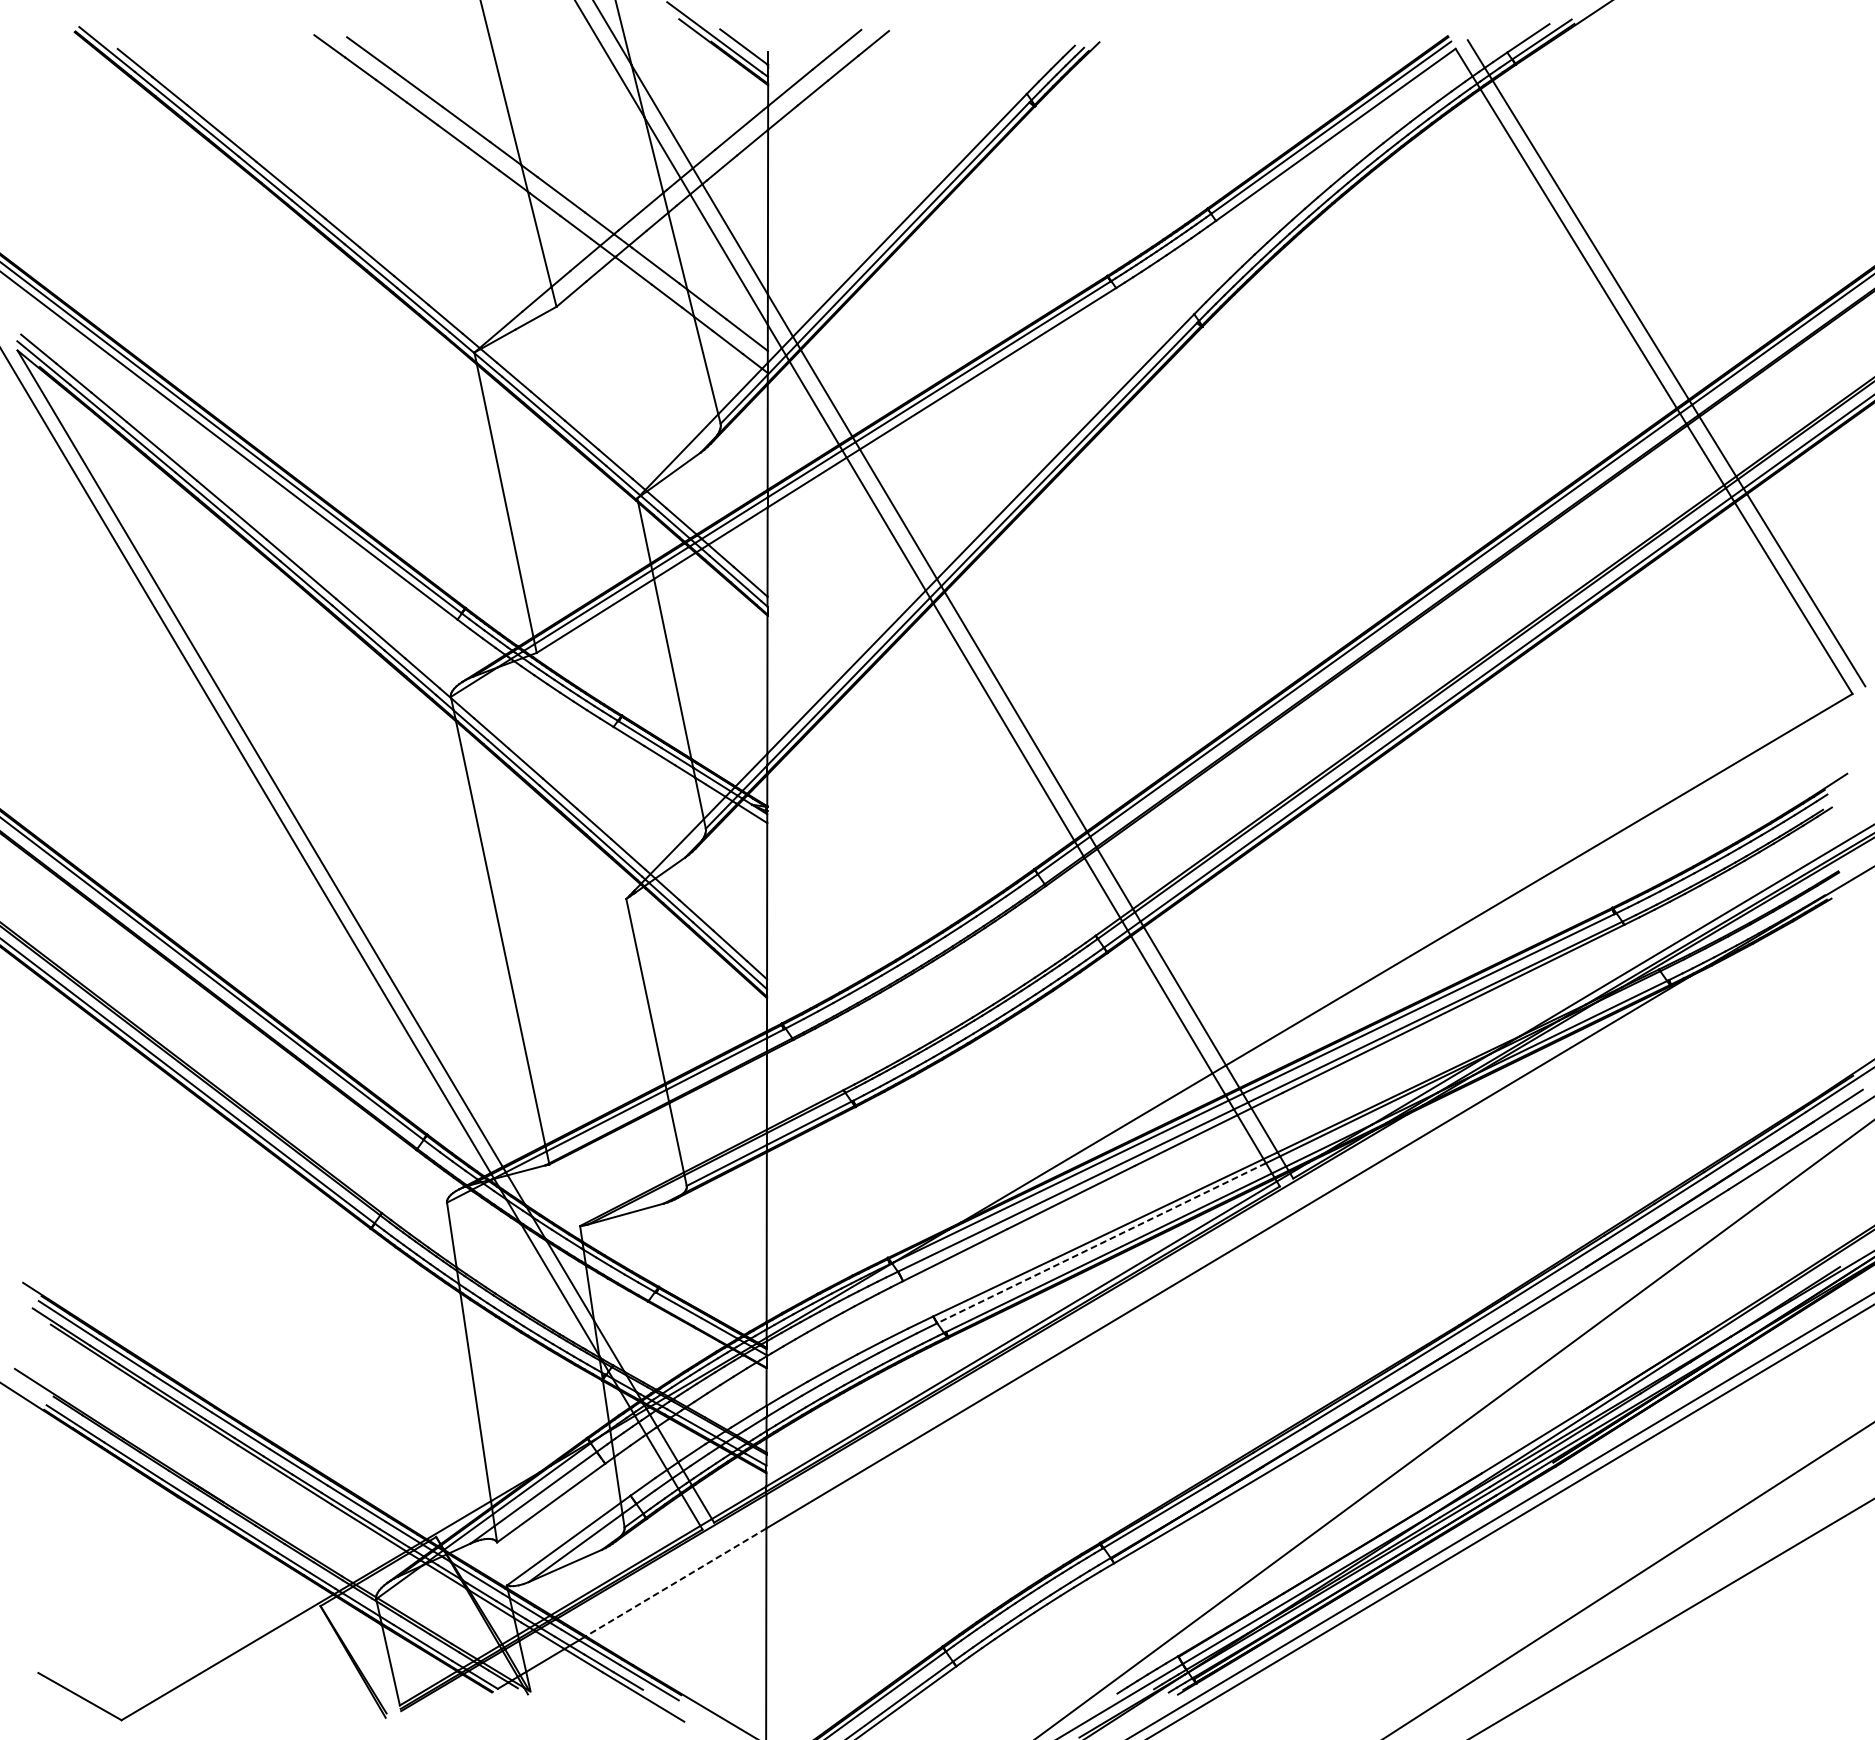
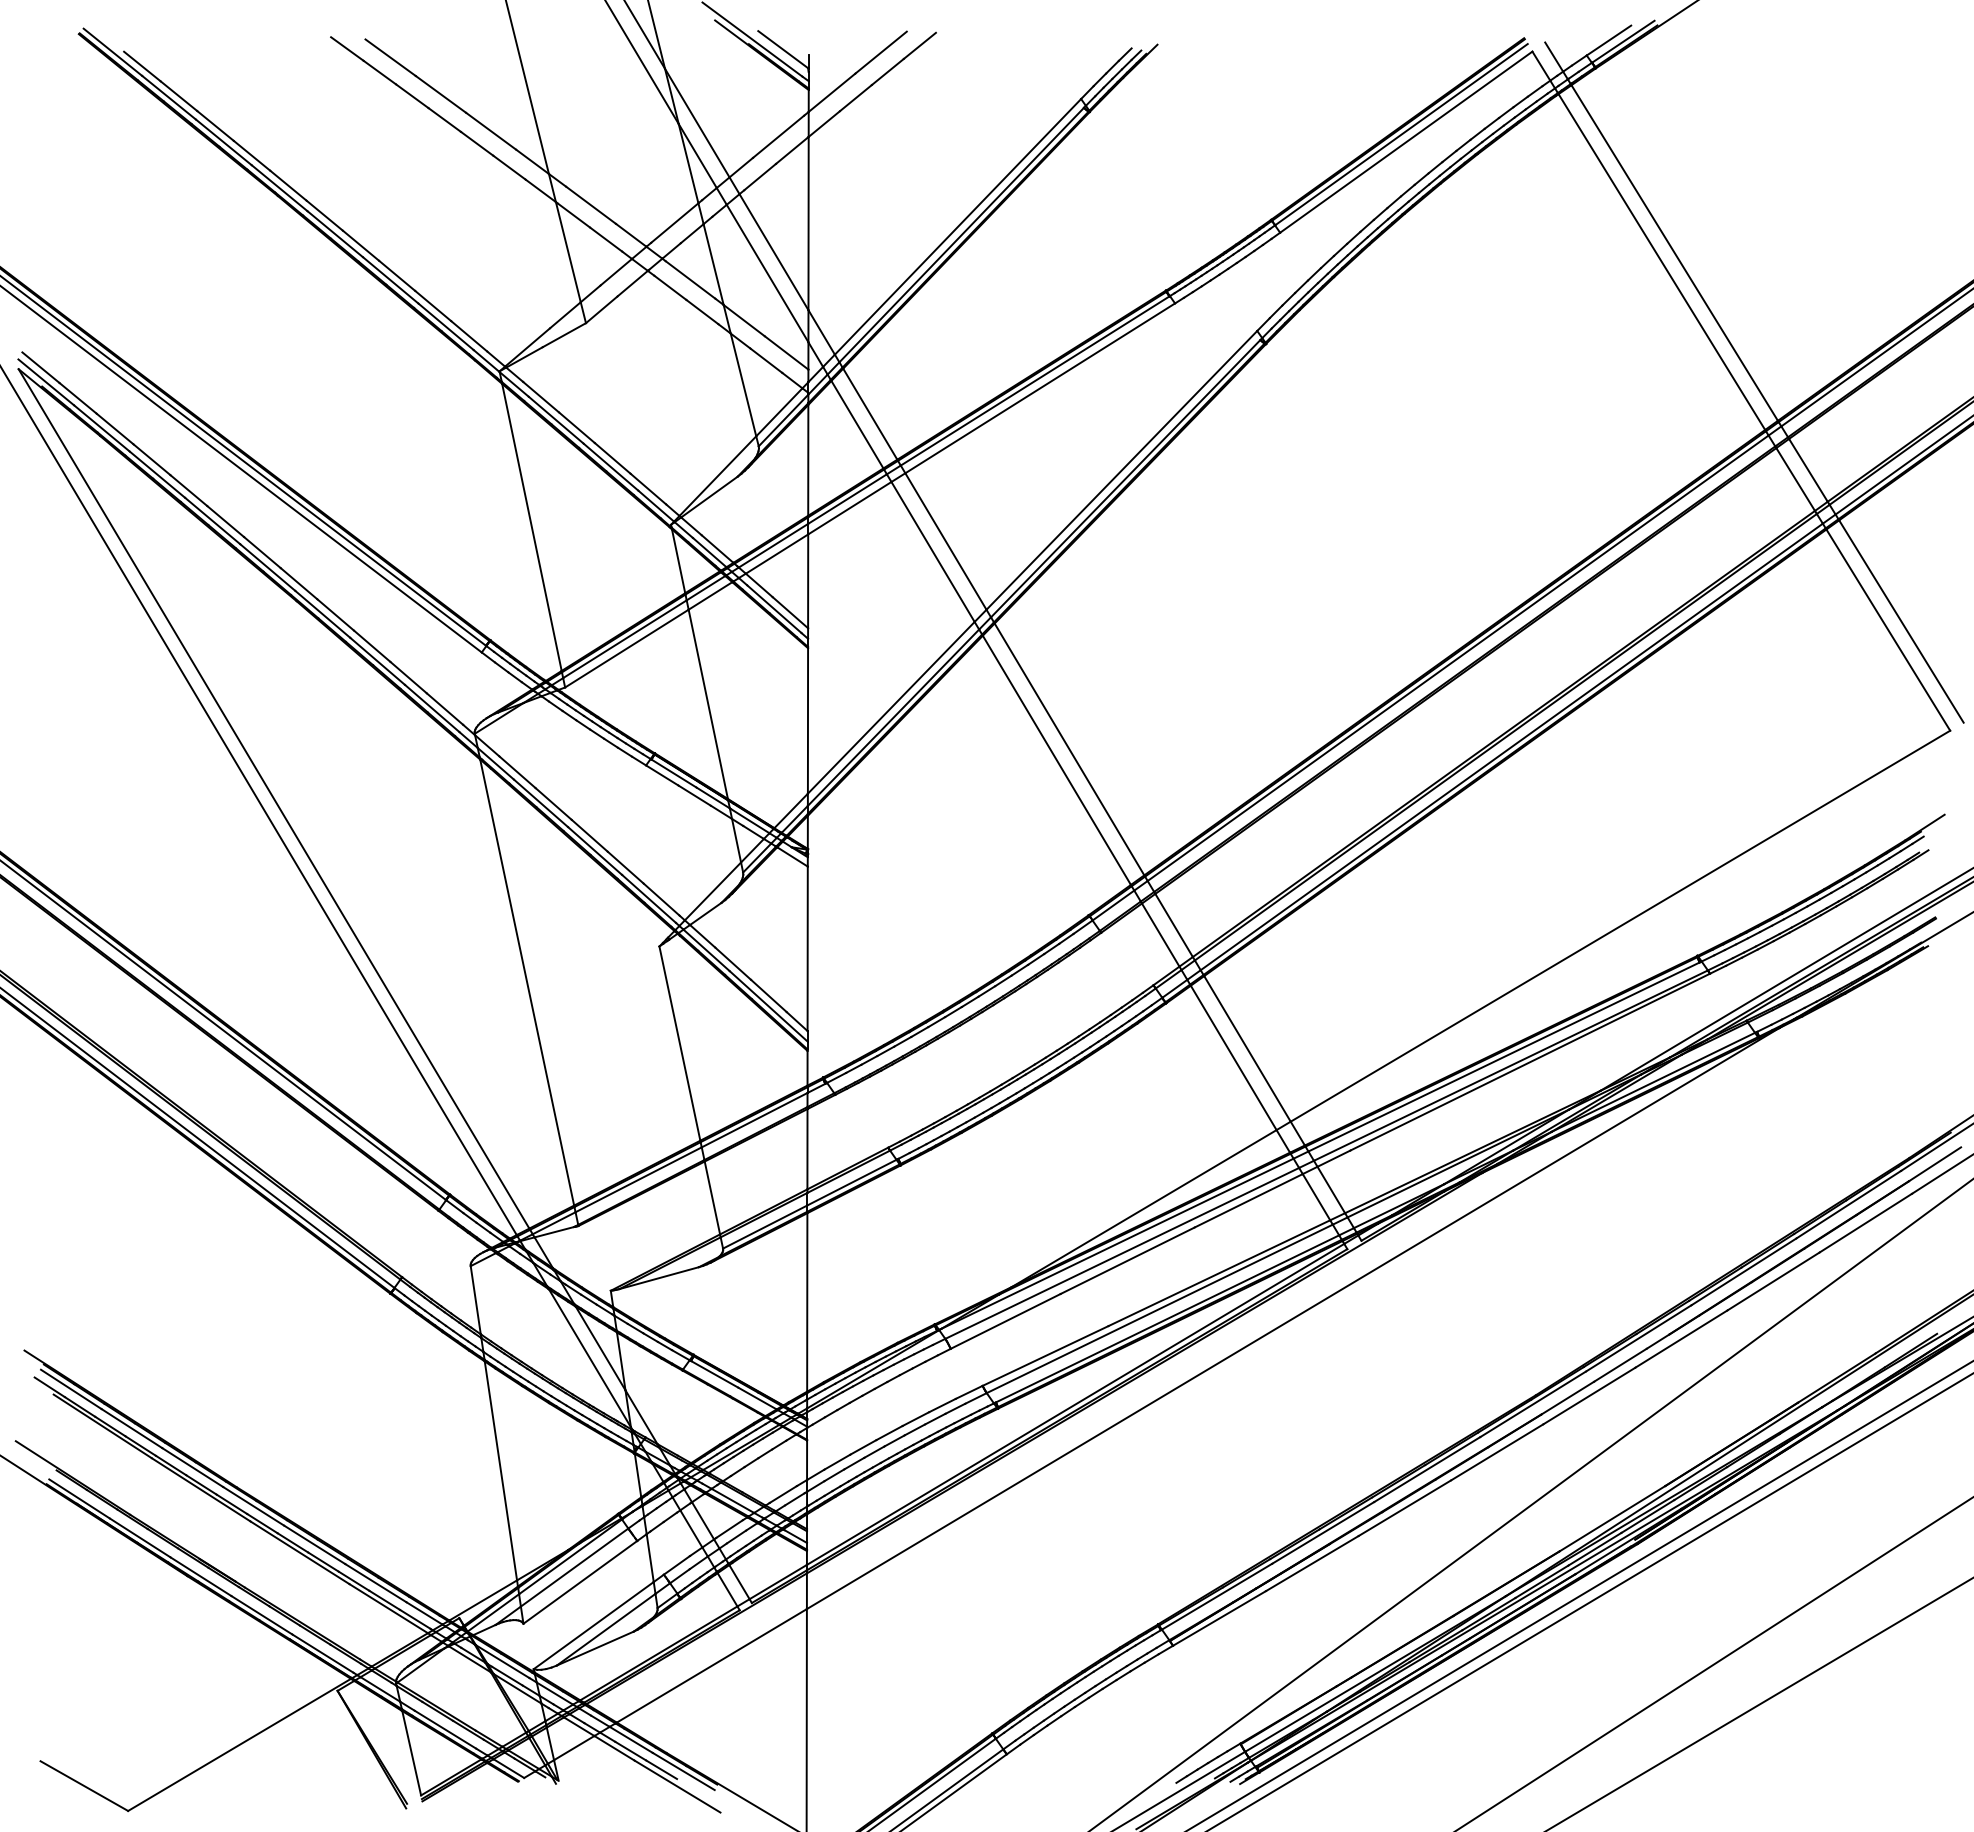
line: (1101, 1243) -> (1159, 1309), dashed -> solid
line: (675, 1582) -> (711, 1665), dashed -> solid

